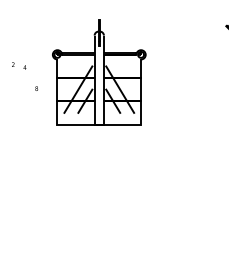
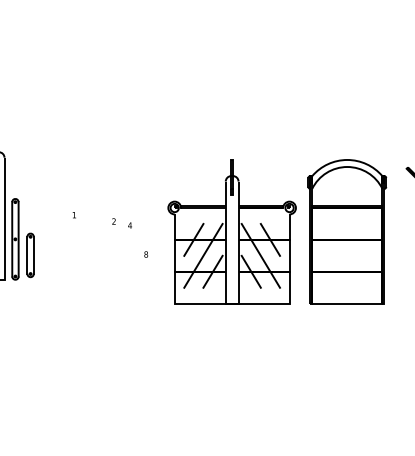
part: (183, 71) -> (347, 231), added
line: (71, 77) -> (193, 239), added
line: (127, 77) -> (270, 239), added

